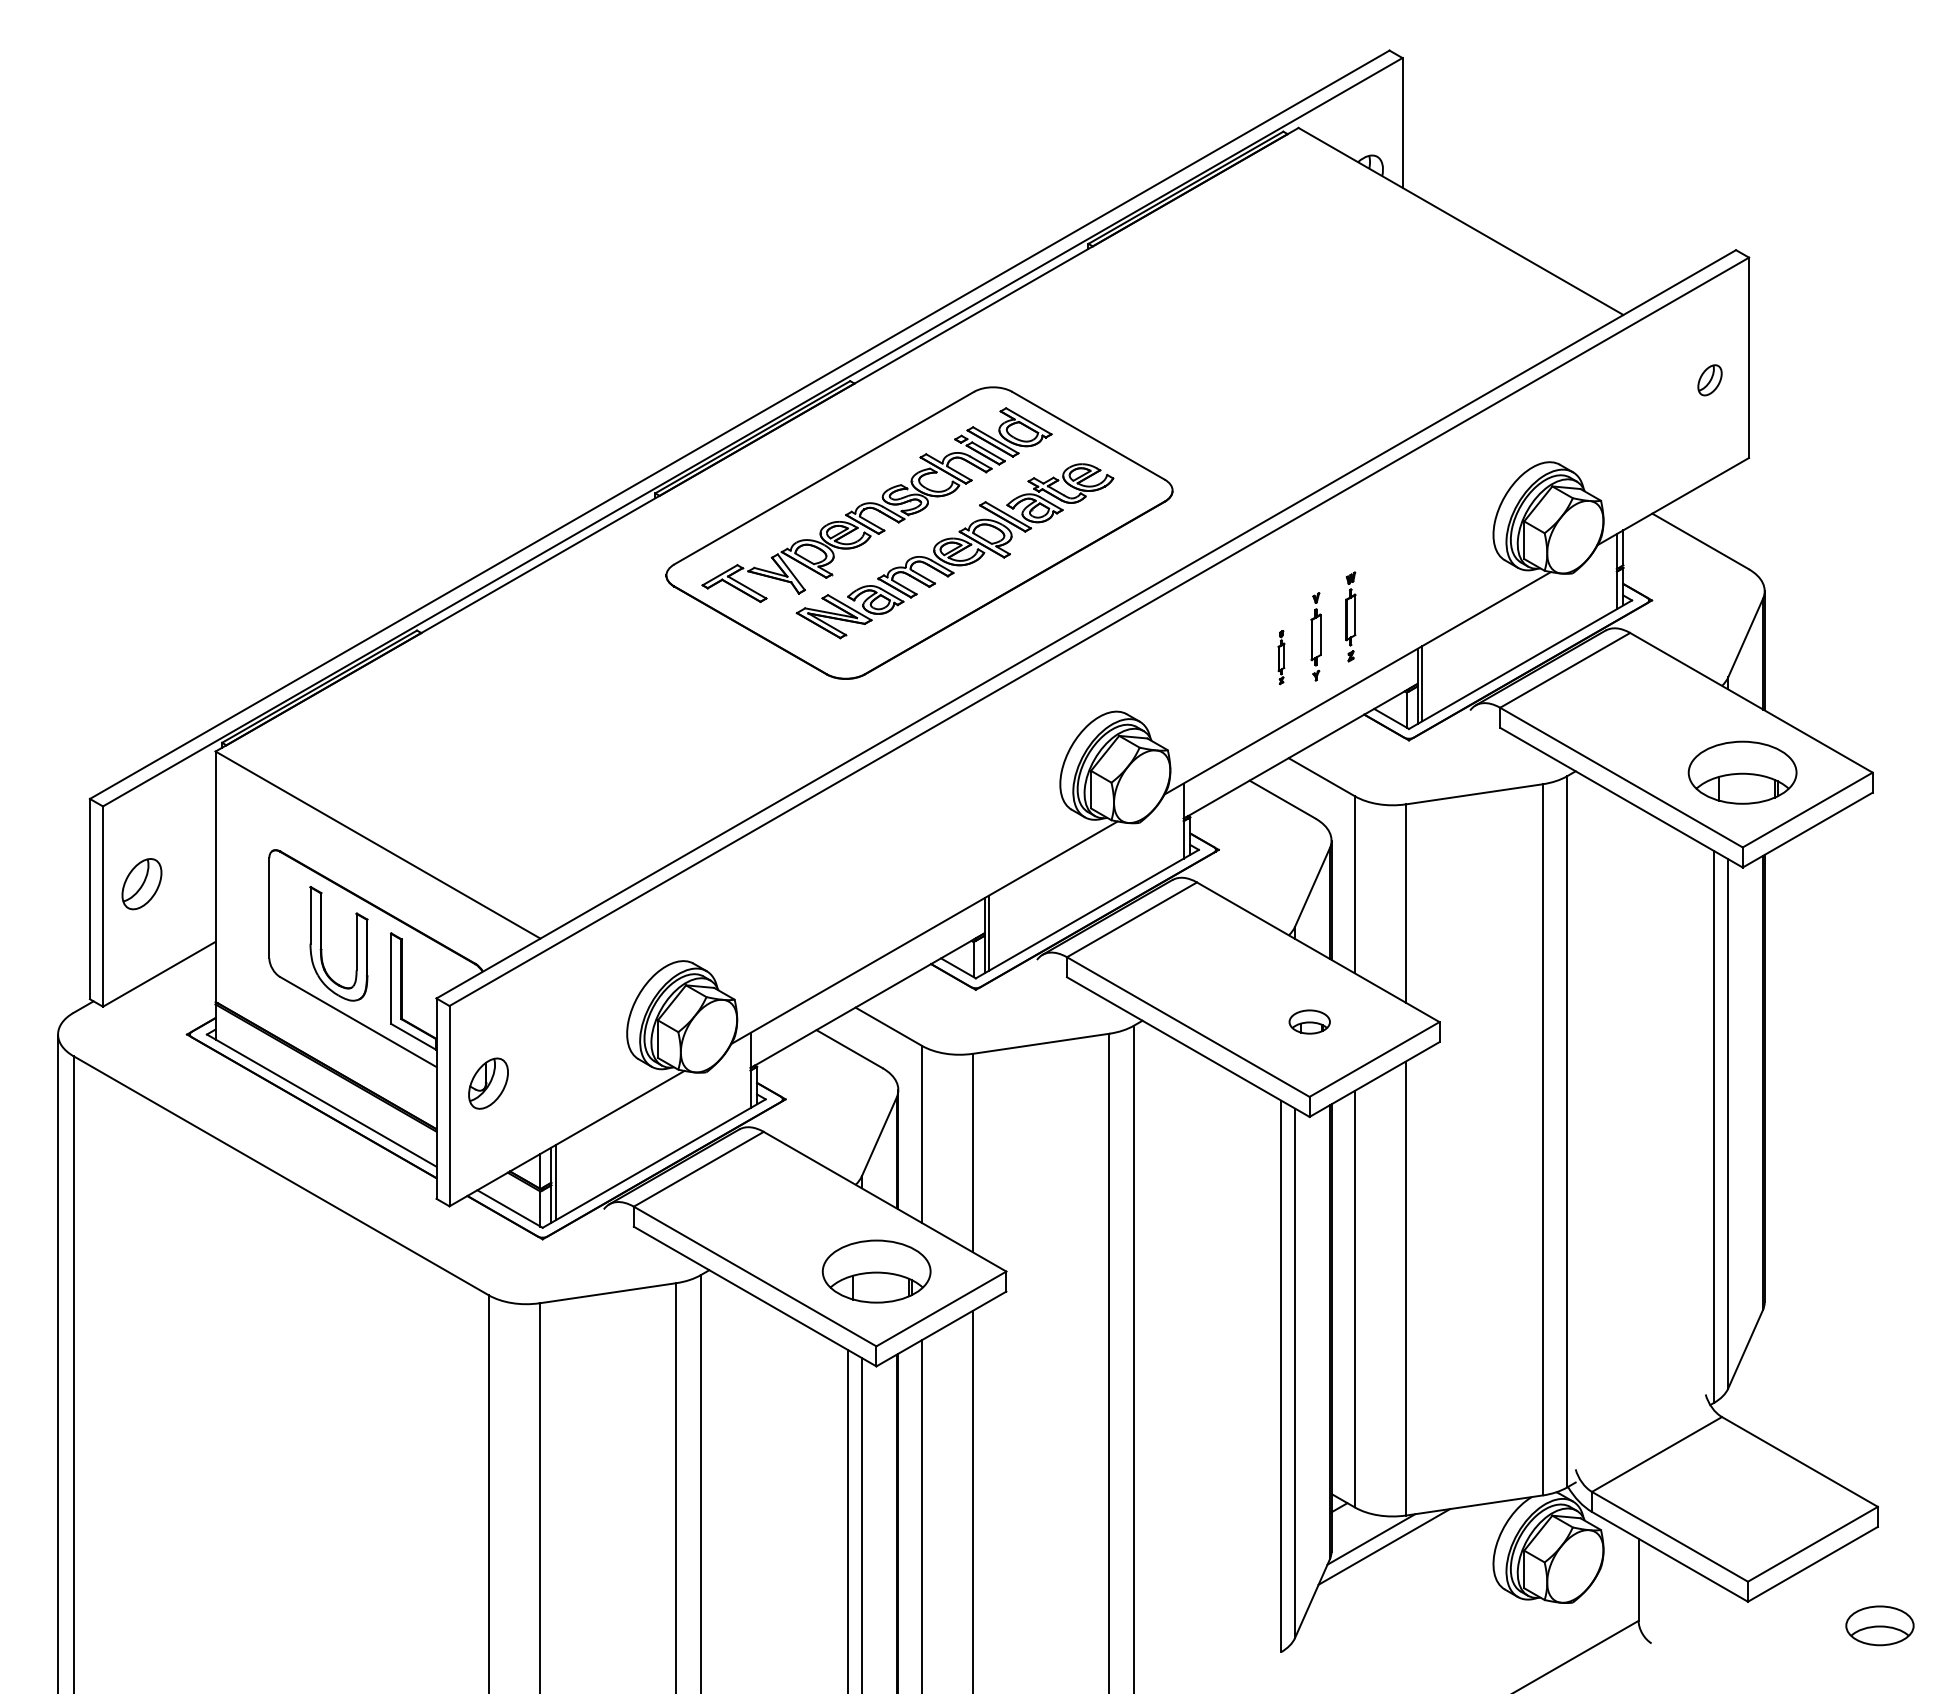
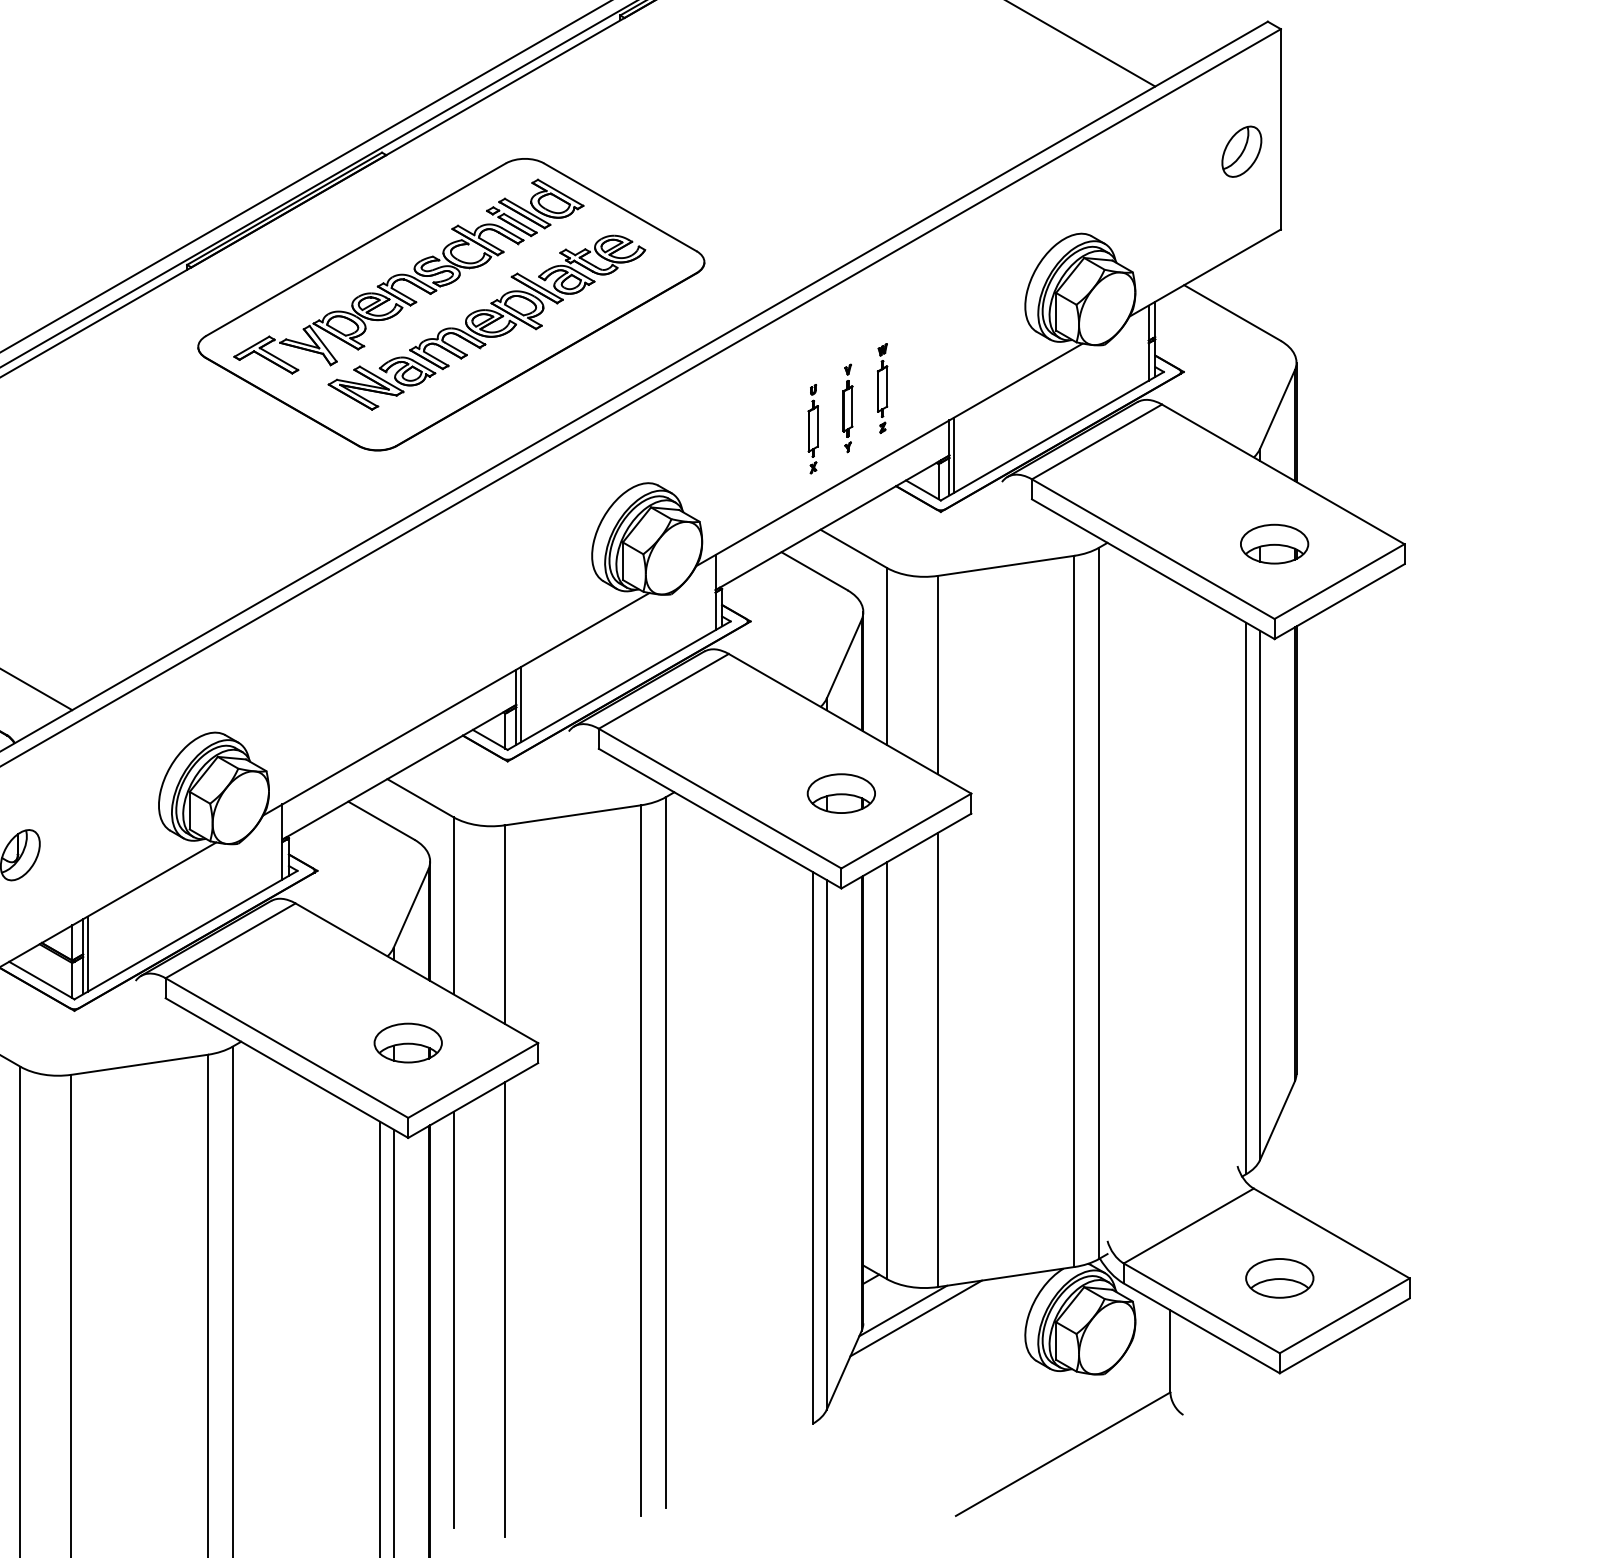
part: (1709, 380) -> (1241, 152), size x1.67
part: (1281, 657) -> (813, 429), size x1.67
part: (1742, 772) -> (1274, 544), size x0.62
part: (1309, 1021) -> (841, 793), size x1.67
part: (875, 1271) -> (407, 1043), size x0.62
part: (1879, 1625) -> (1279, 1278), moved

